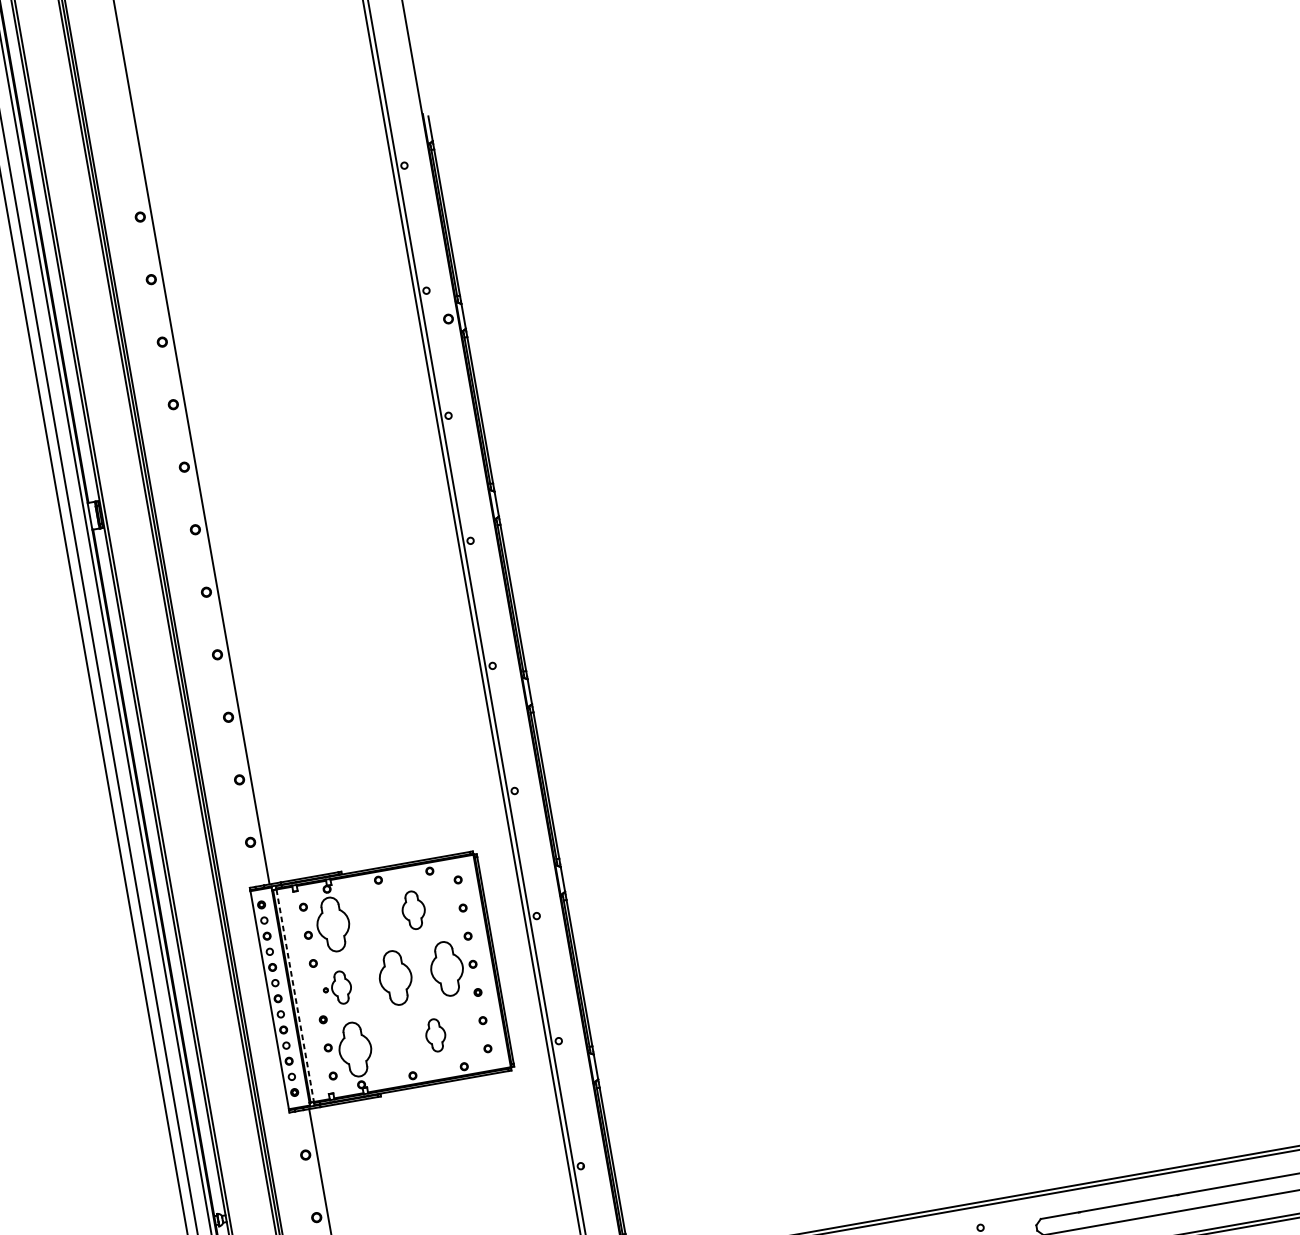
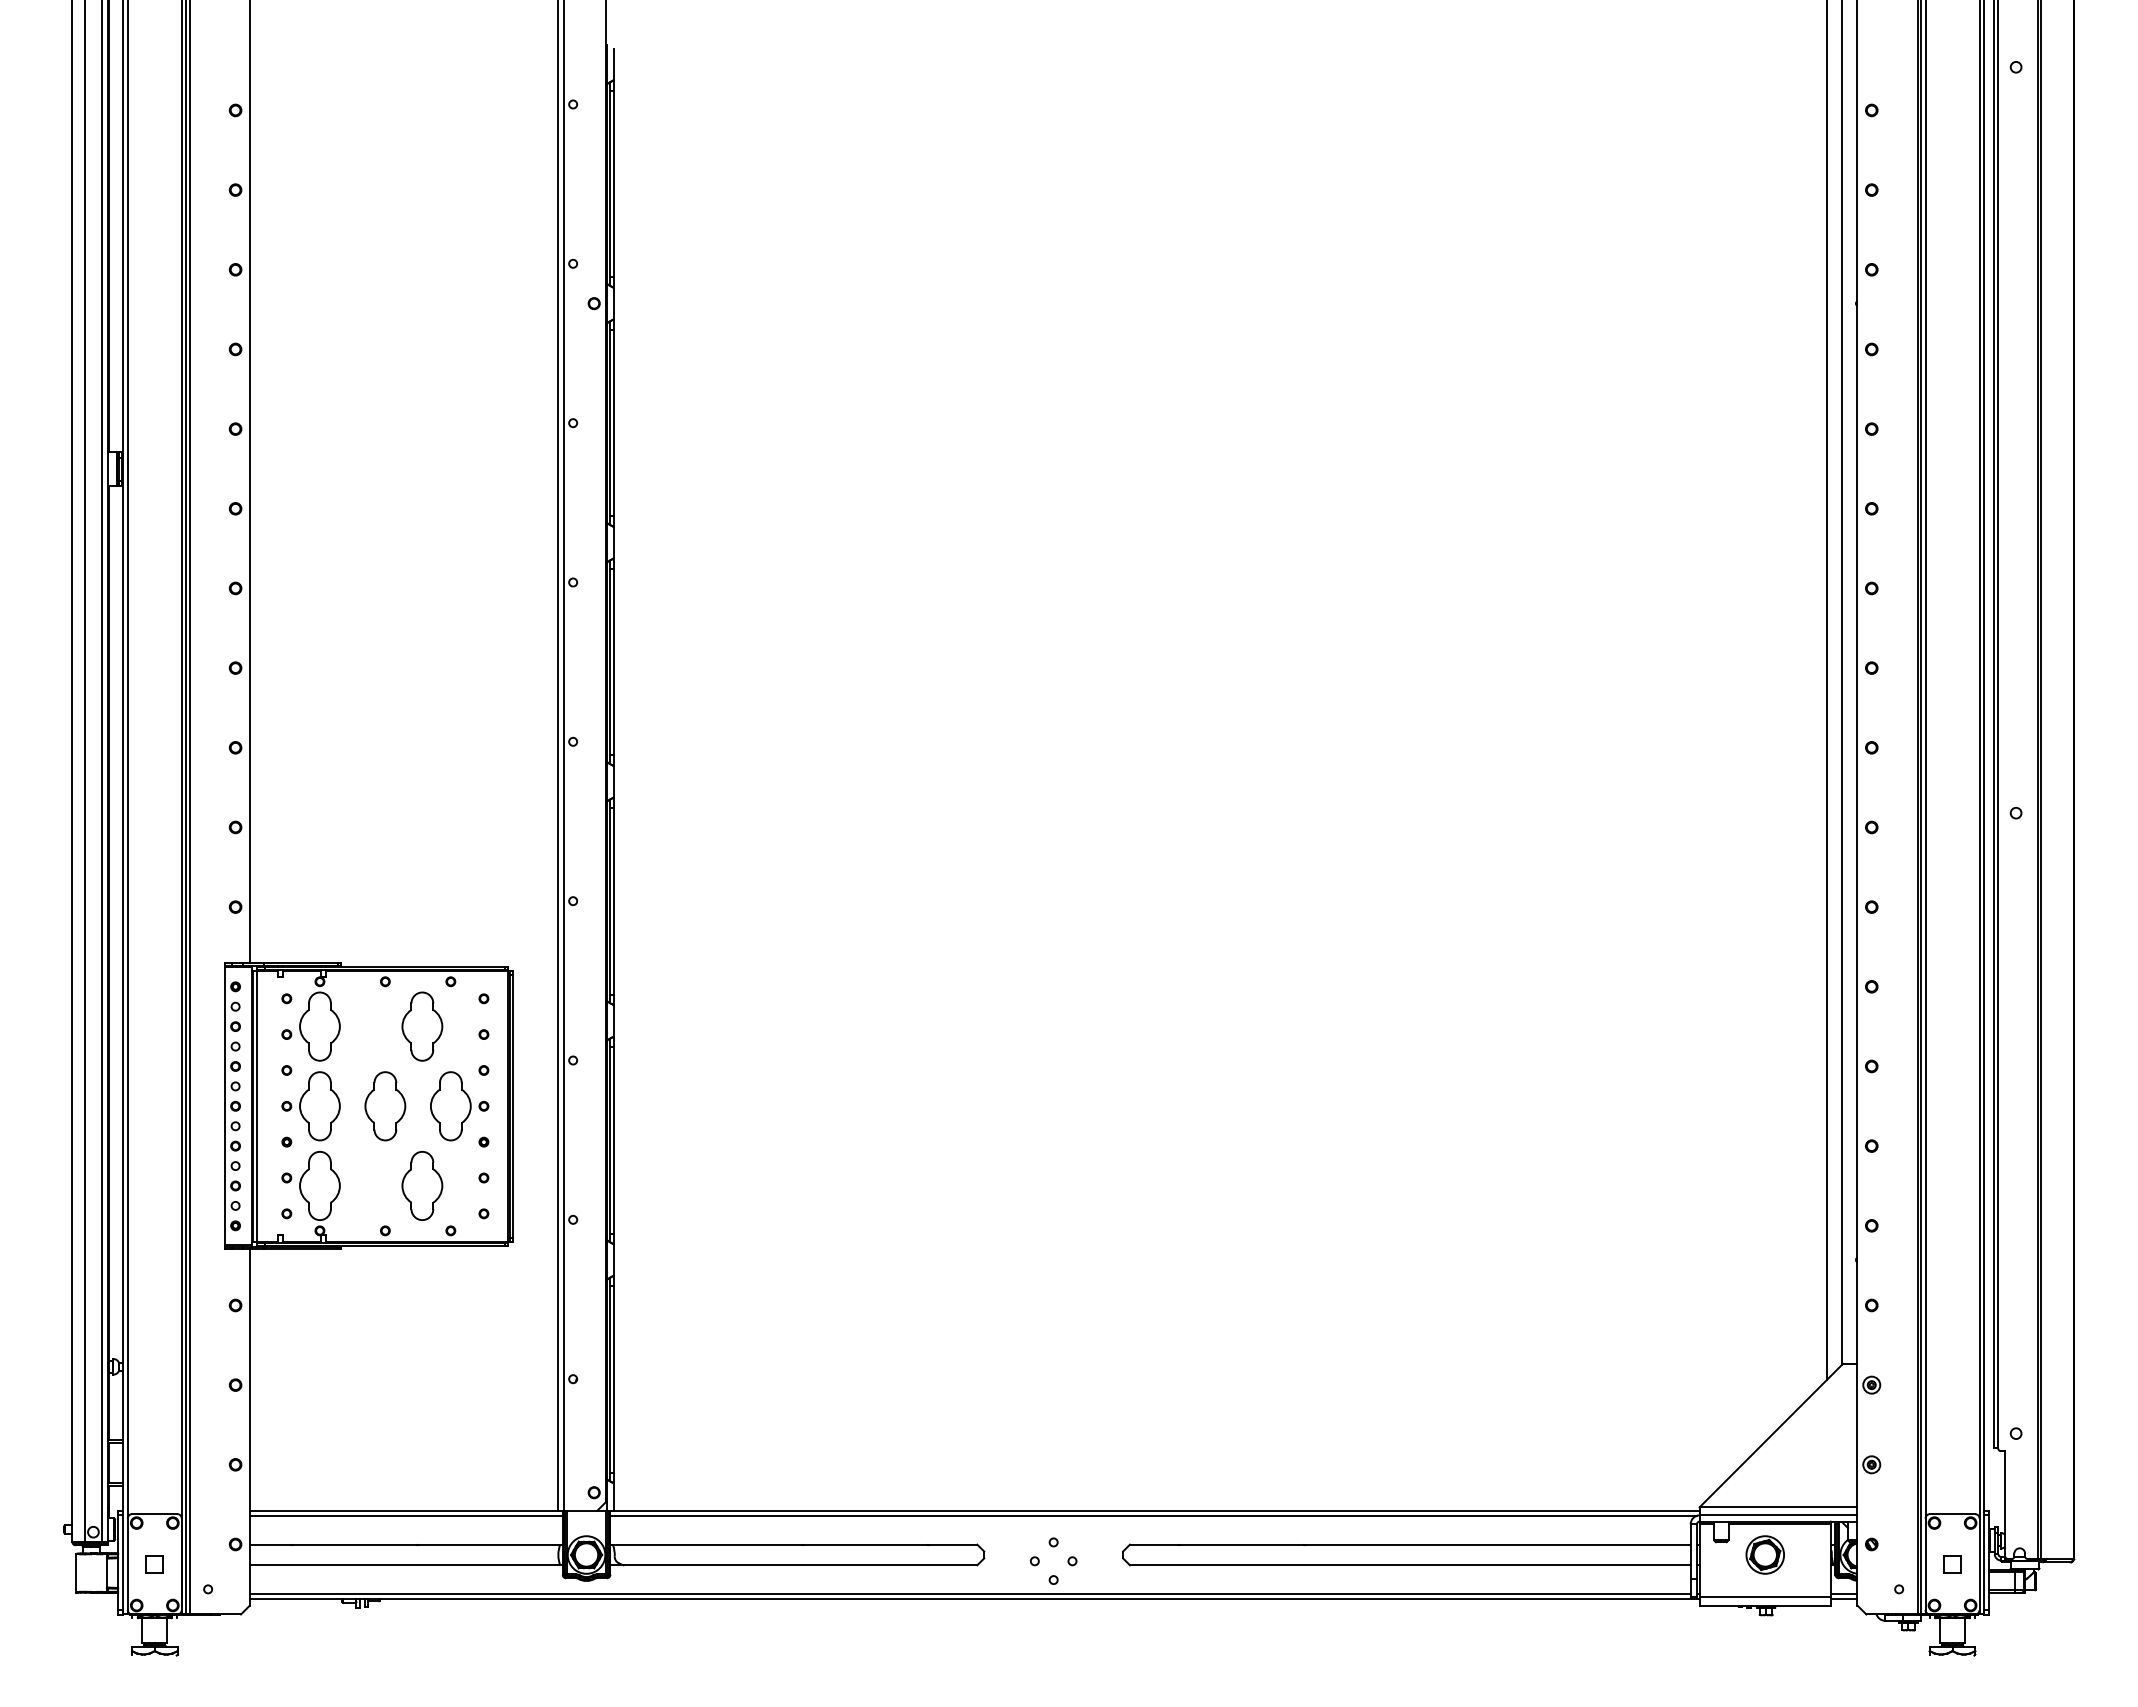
part: (413, 910) -> (422, 1026), size x1.43
part: (336, 988) -> (310, 1106), size x1.67
line: (295, 995) -> (257, 1106), dashed -> solid
part: (435, 1035) -> (422, 1185), size x1.67

